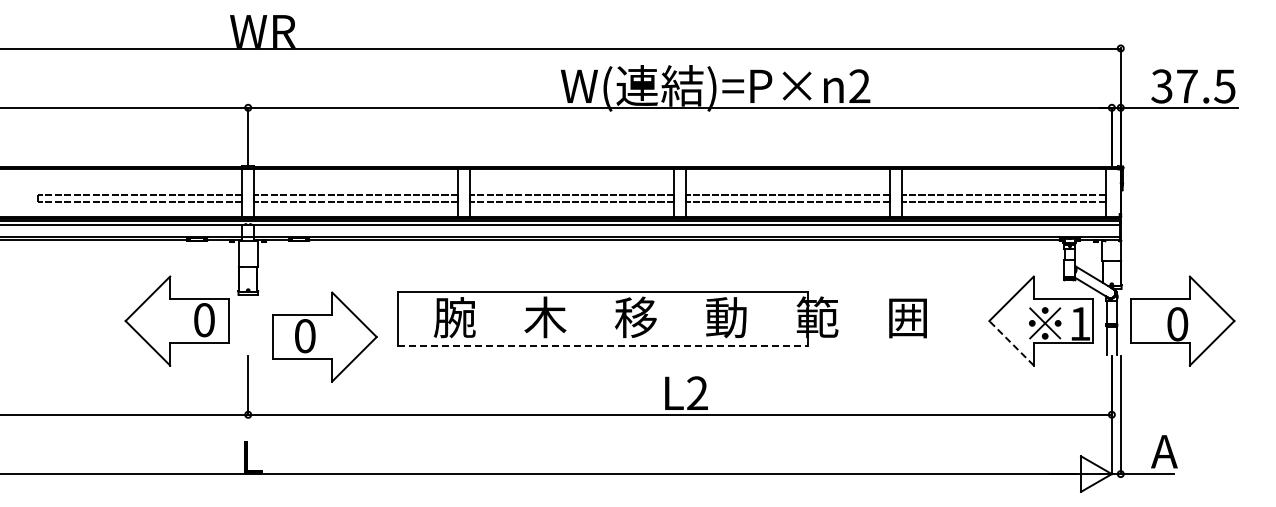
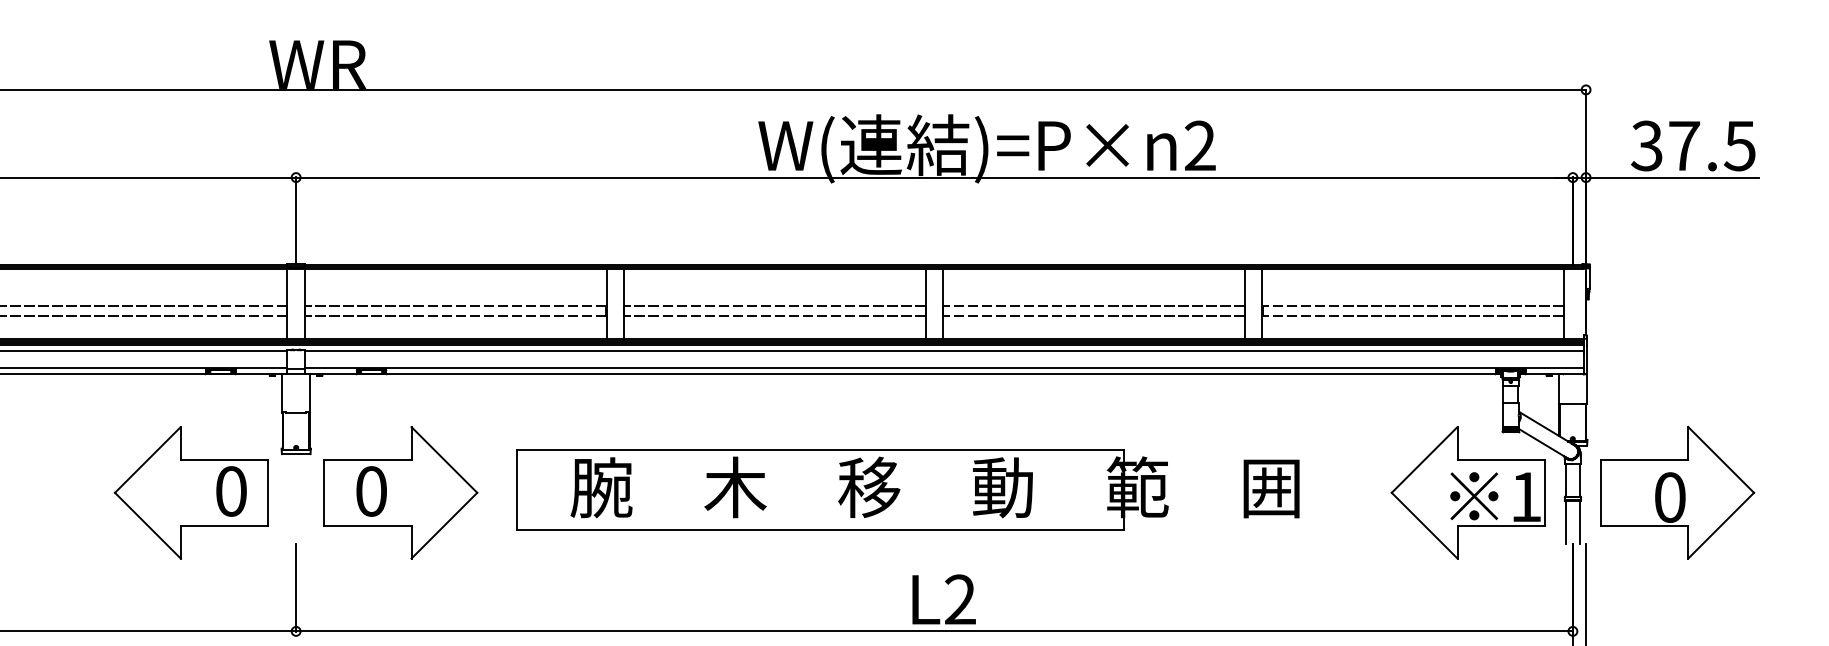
part: (324, 336) -> (400, 491), moved
line: (1011, 342) -> (1424, 524), dashed -> solid
line: (603, 346) -> (821, 530), dashed -> solid

